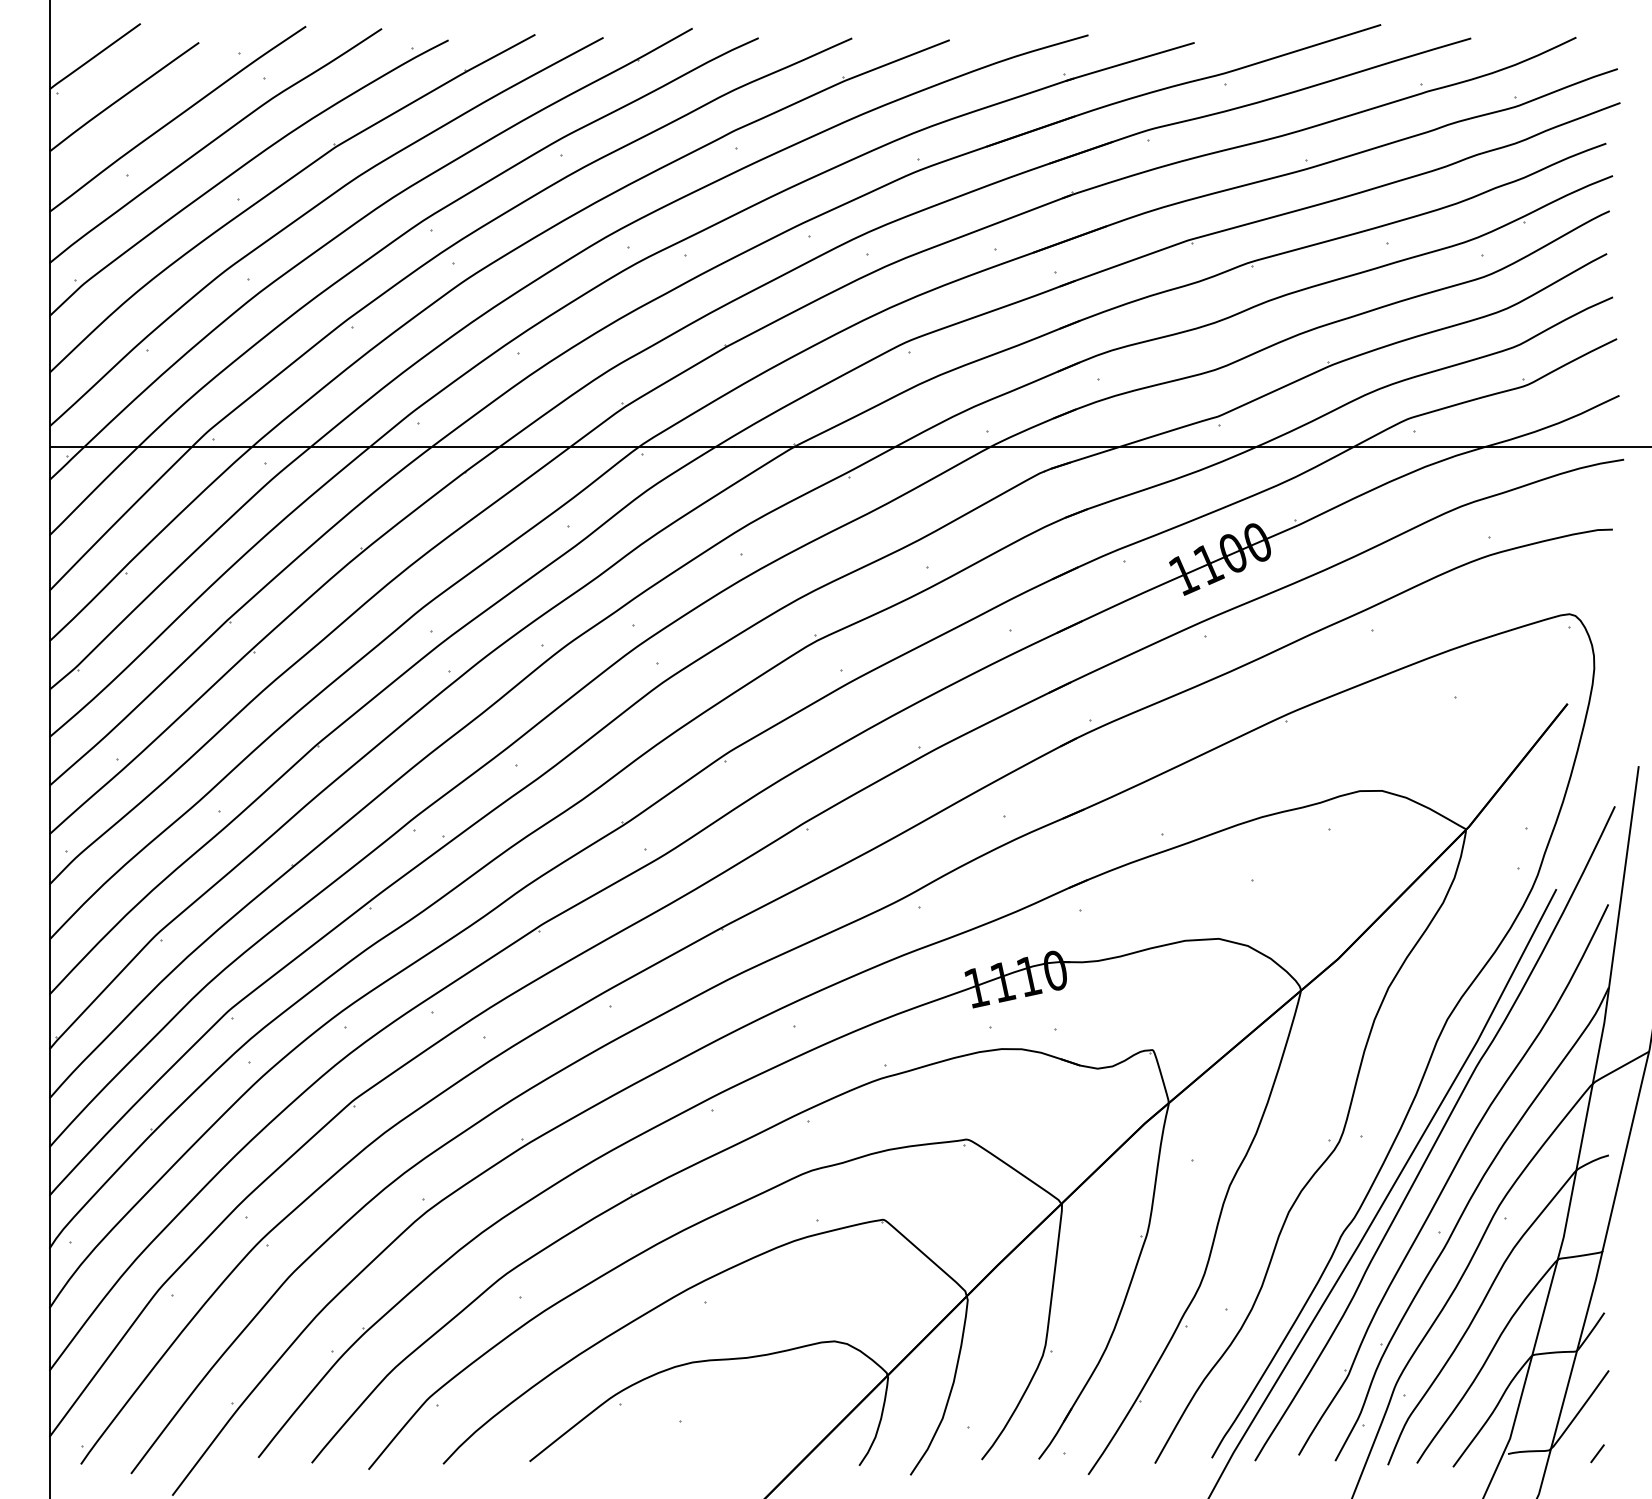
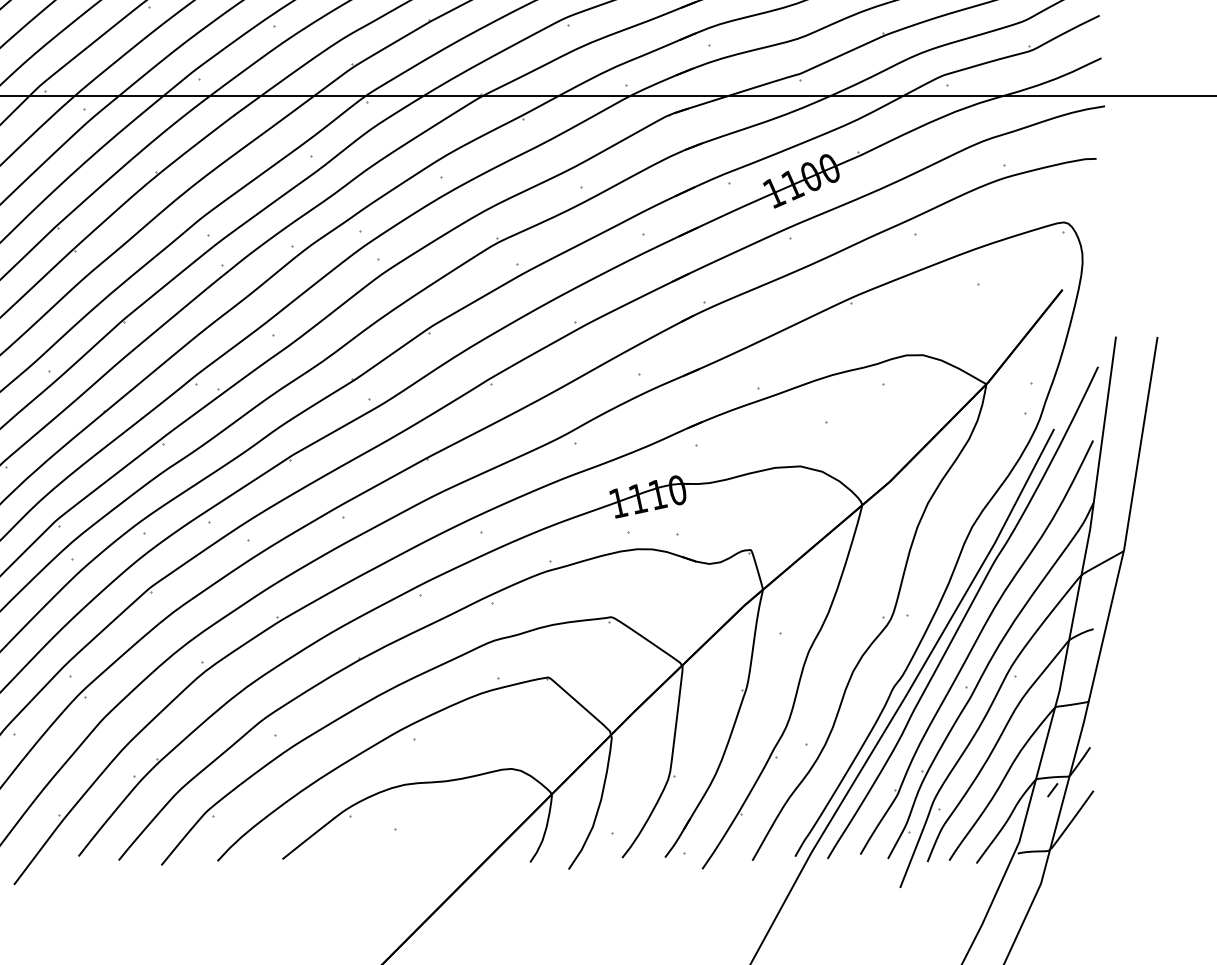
line: (1597, 1453) -> (1052, 790), moved

